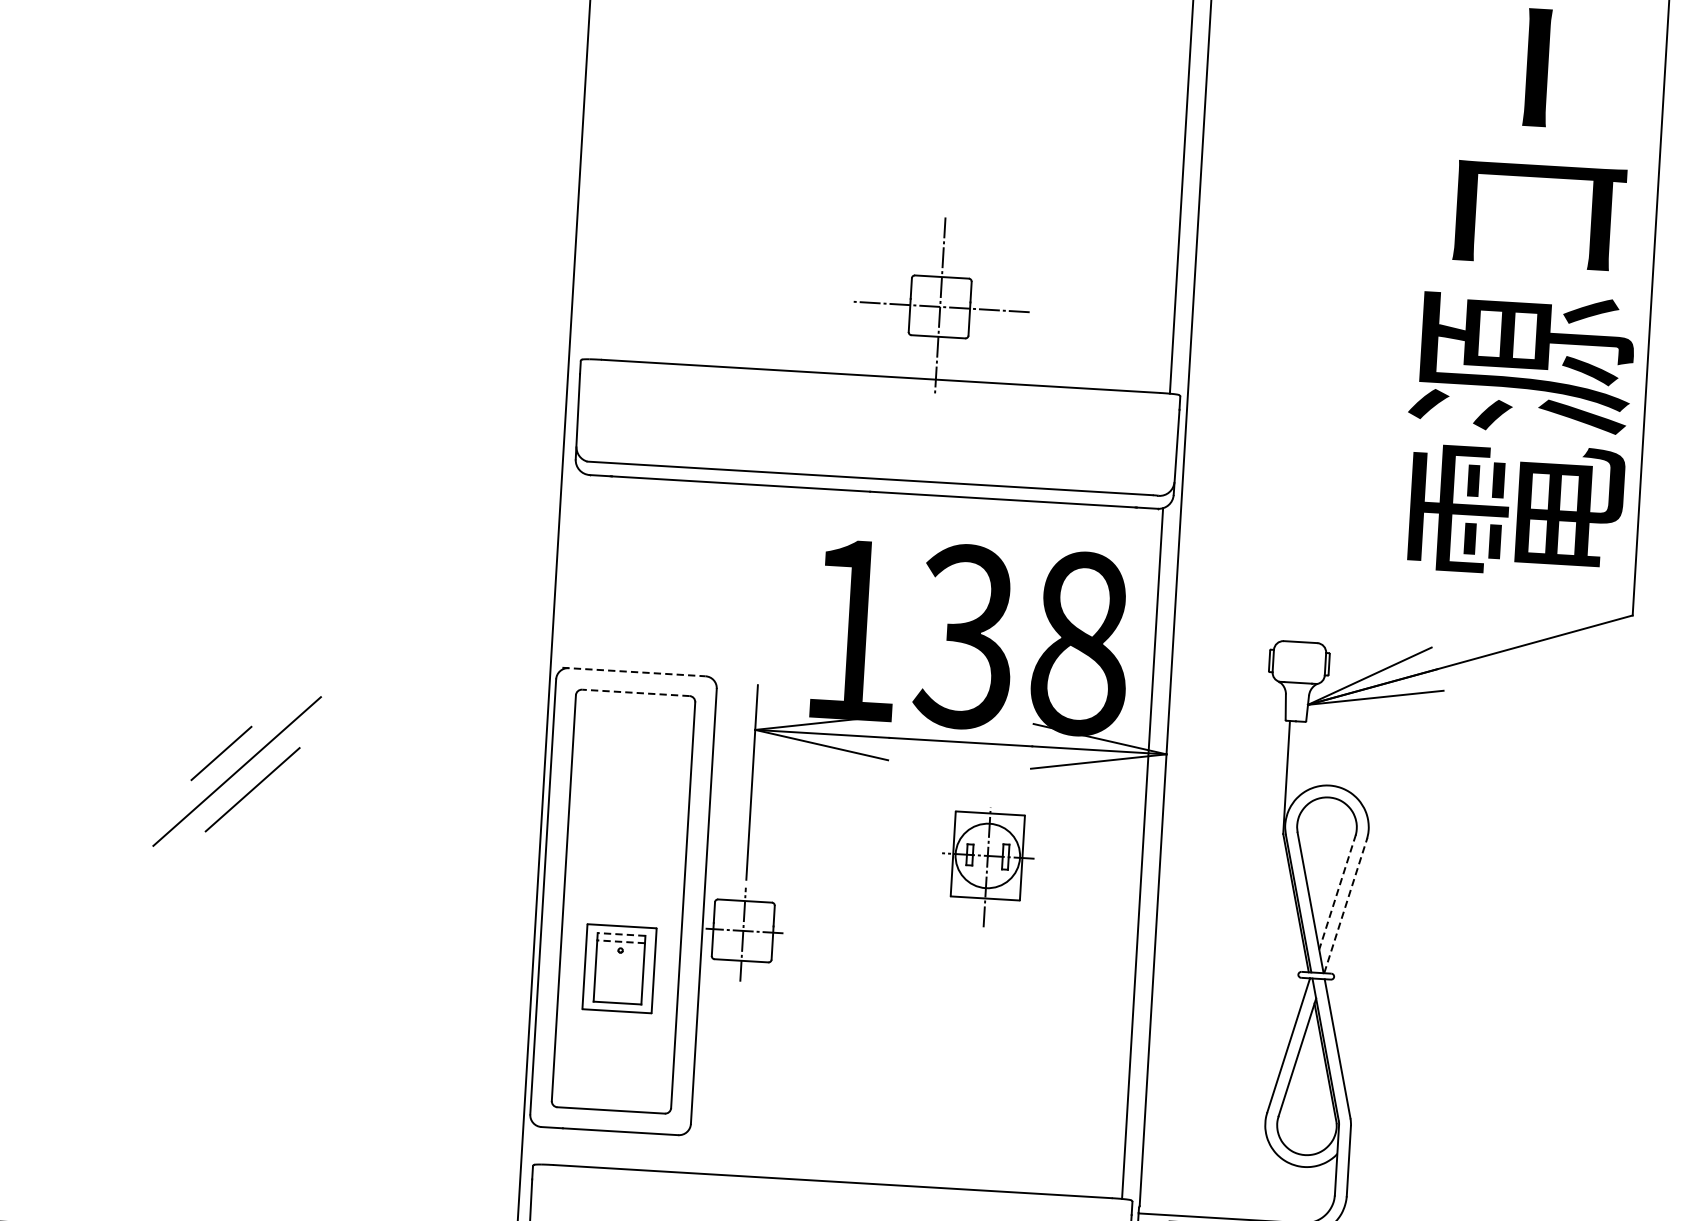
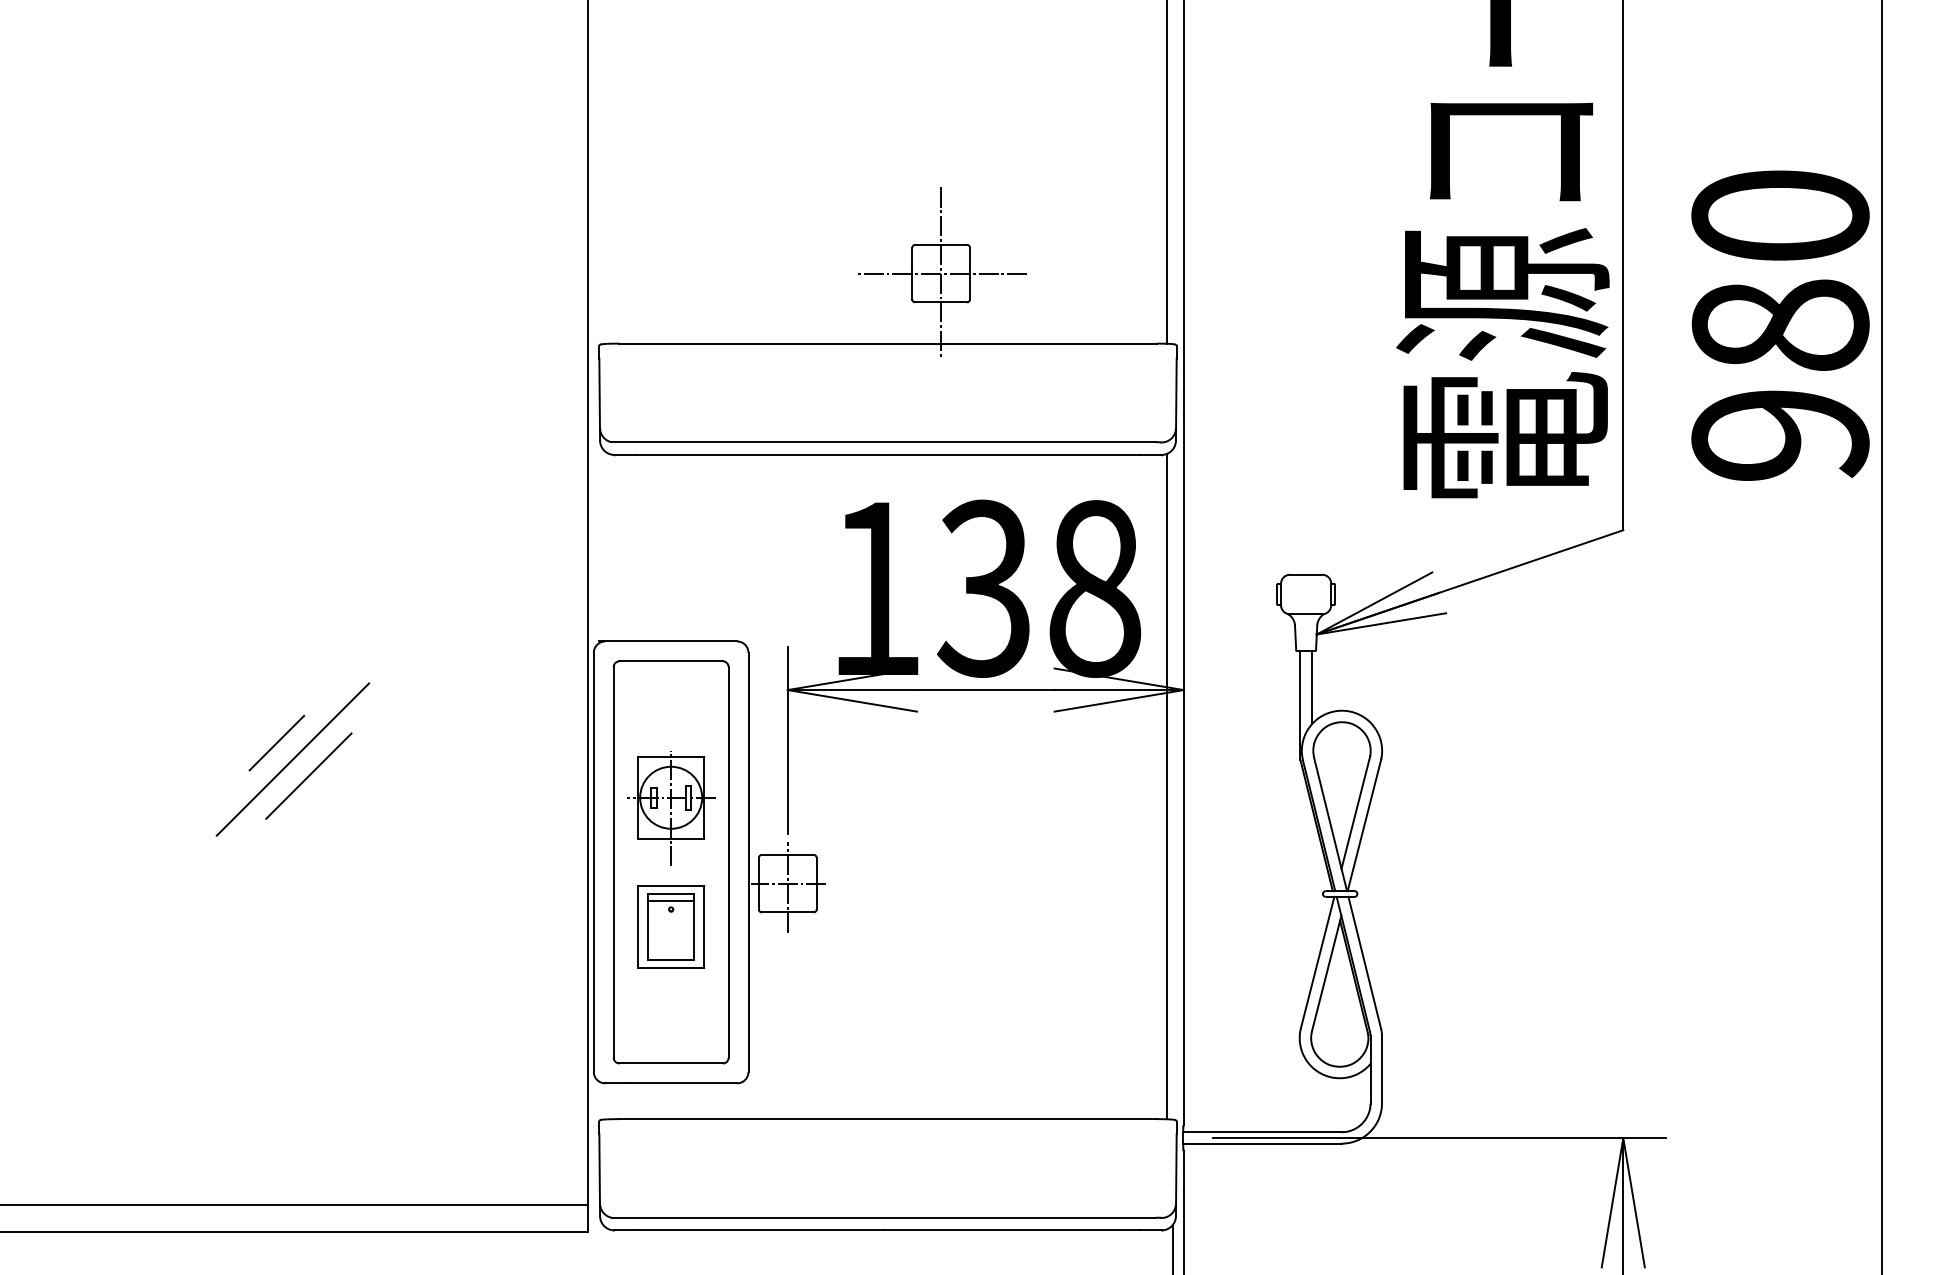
line: (634, 672) -> (668, 641), dashed -> solid
line: (636, 693) -> (671, 661), dashed -> solid
line: (1299, 759) -> (1311, 687), added
part: (987, 867) -> (671, 808), moved
line: (1337, 892) -> (1355, 812), dashed -> solid
line: (1345, 905) -> (1364, 824), dashed -> solid
line: (621, 935) -> (671, 894), dashed -> solid
line: (621, 942) -> (671, 901), dashed -> solid

